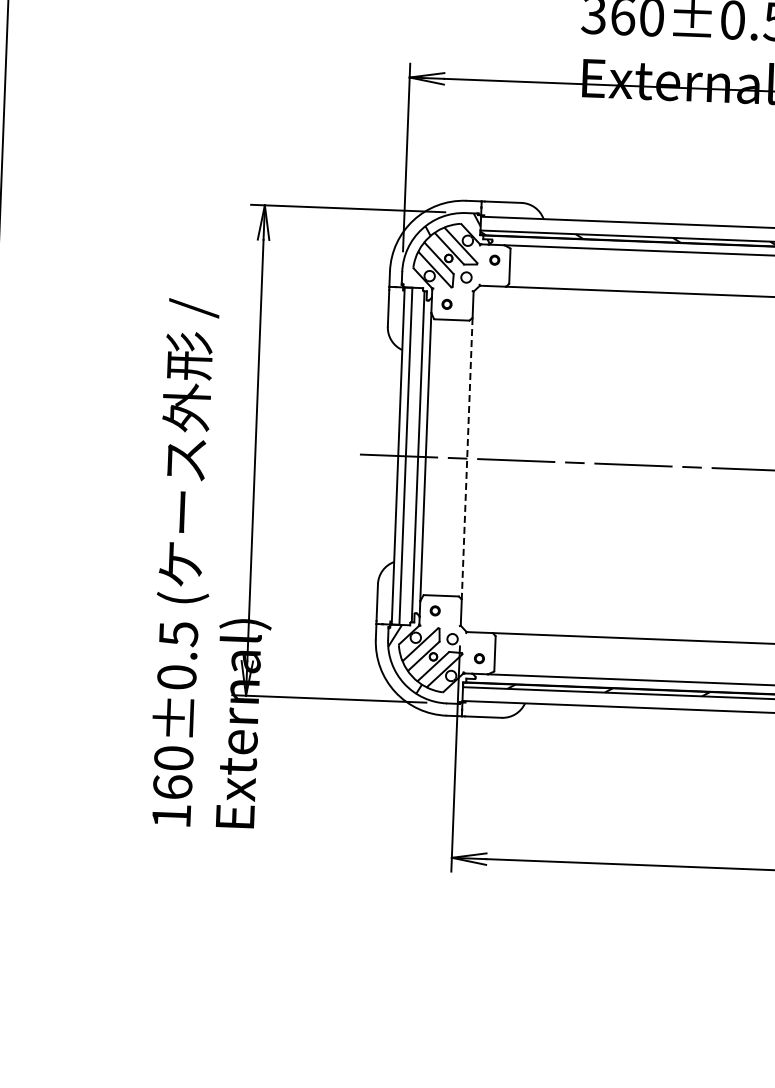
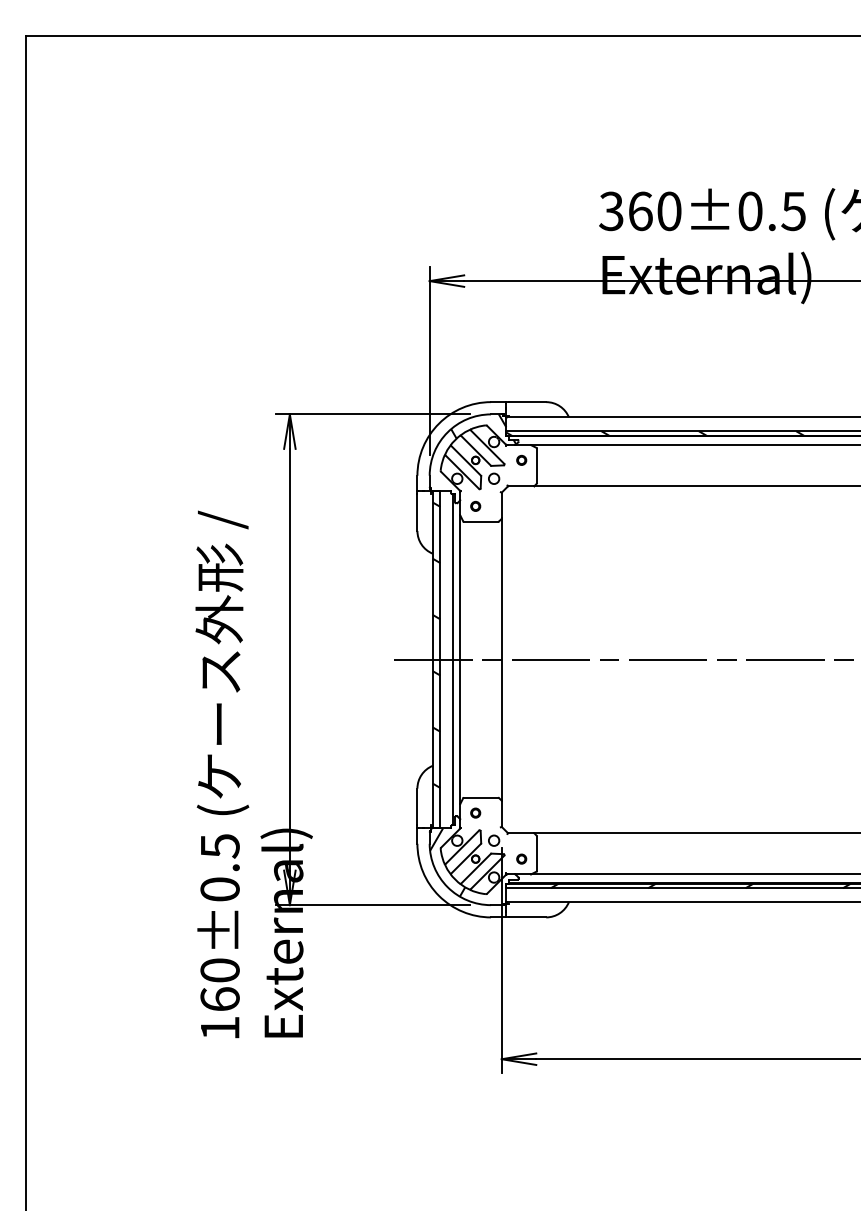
hatch: (402, 441) -> (436, 645), added
line: (466, 458) -> (501, 659), dashed -> solid

